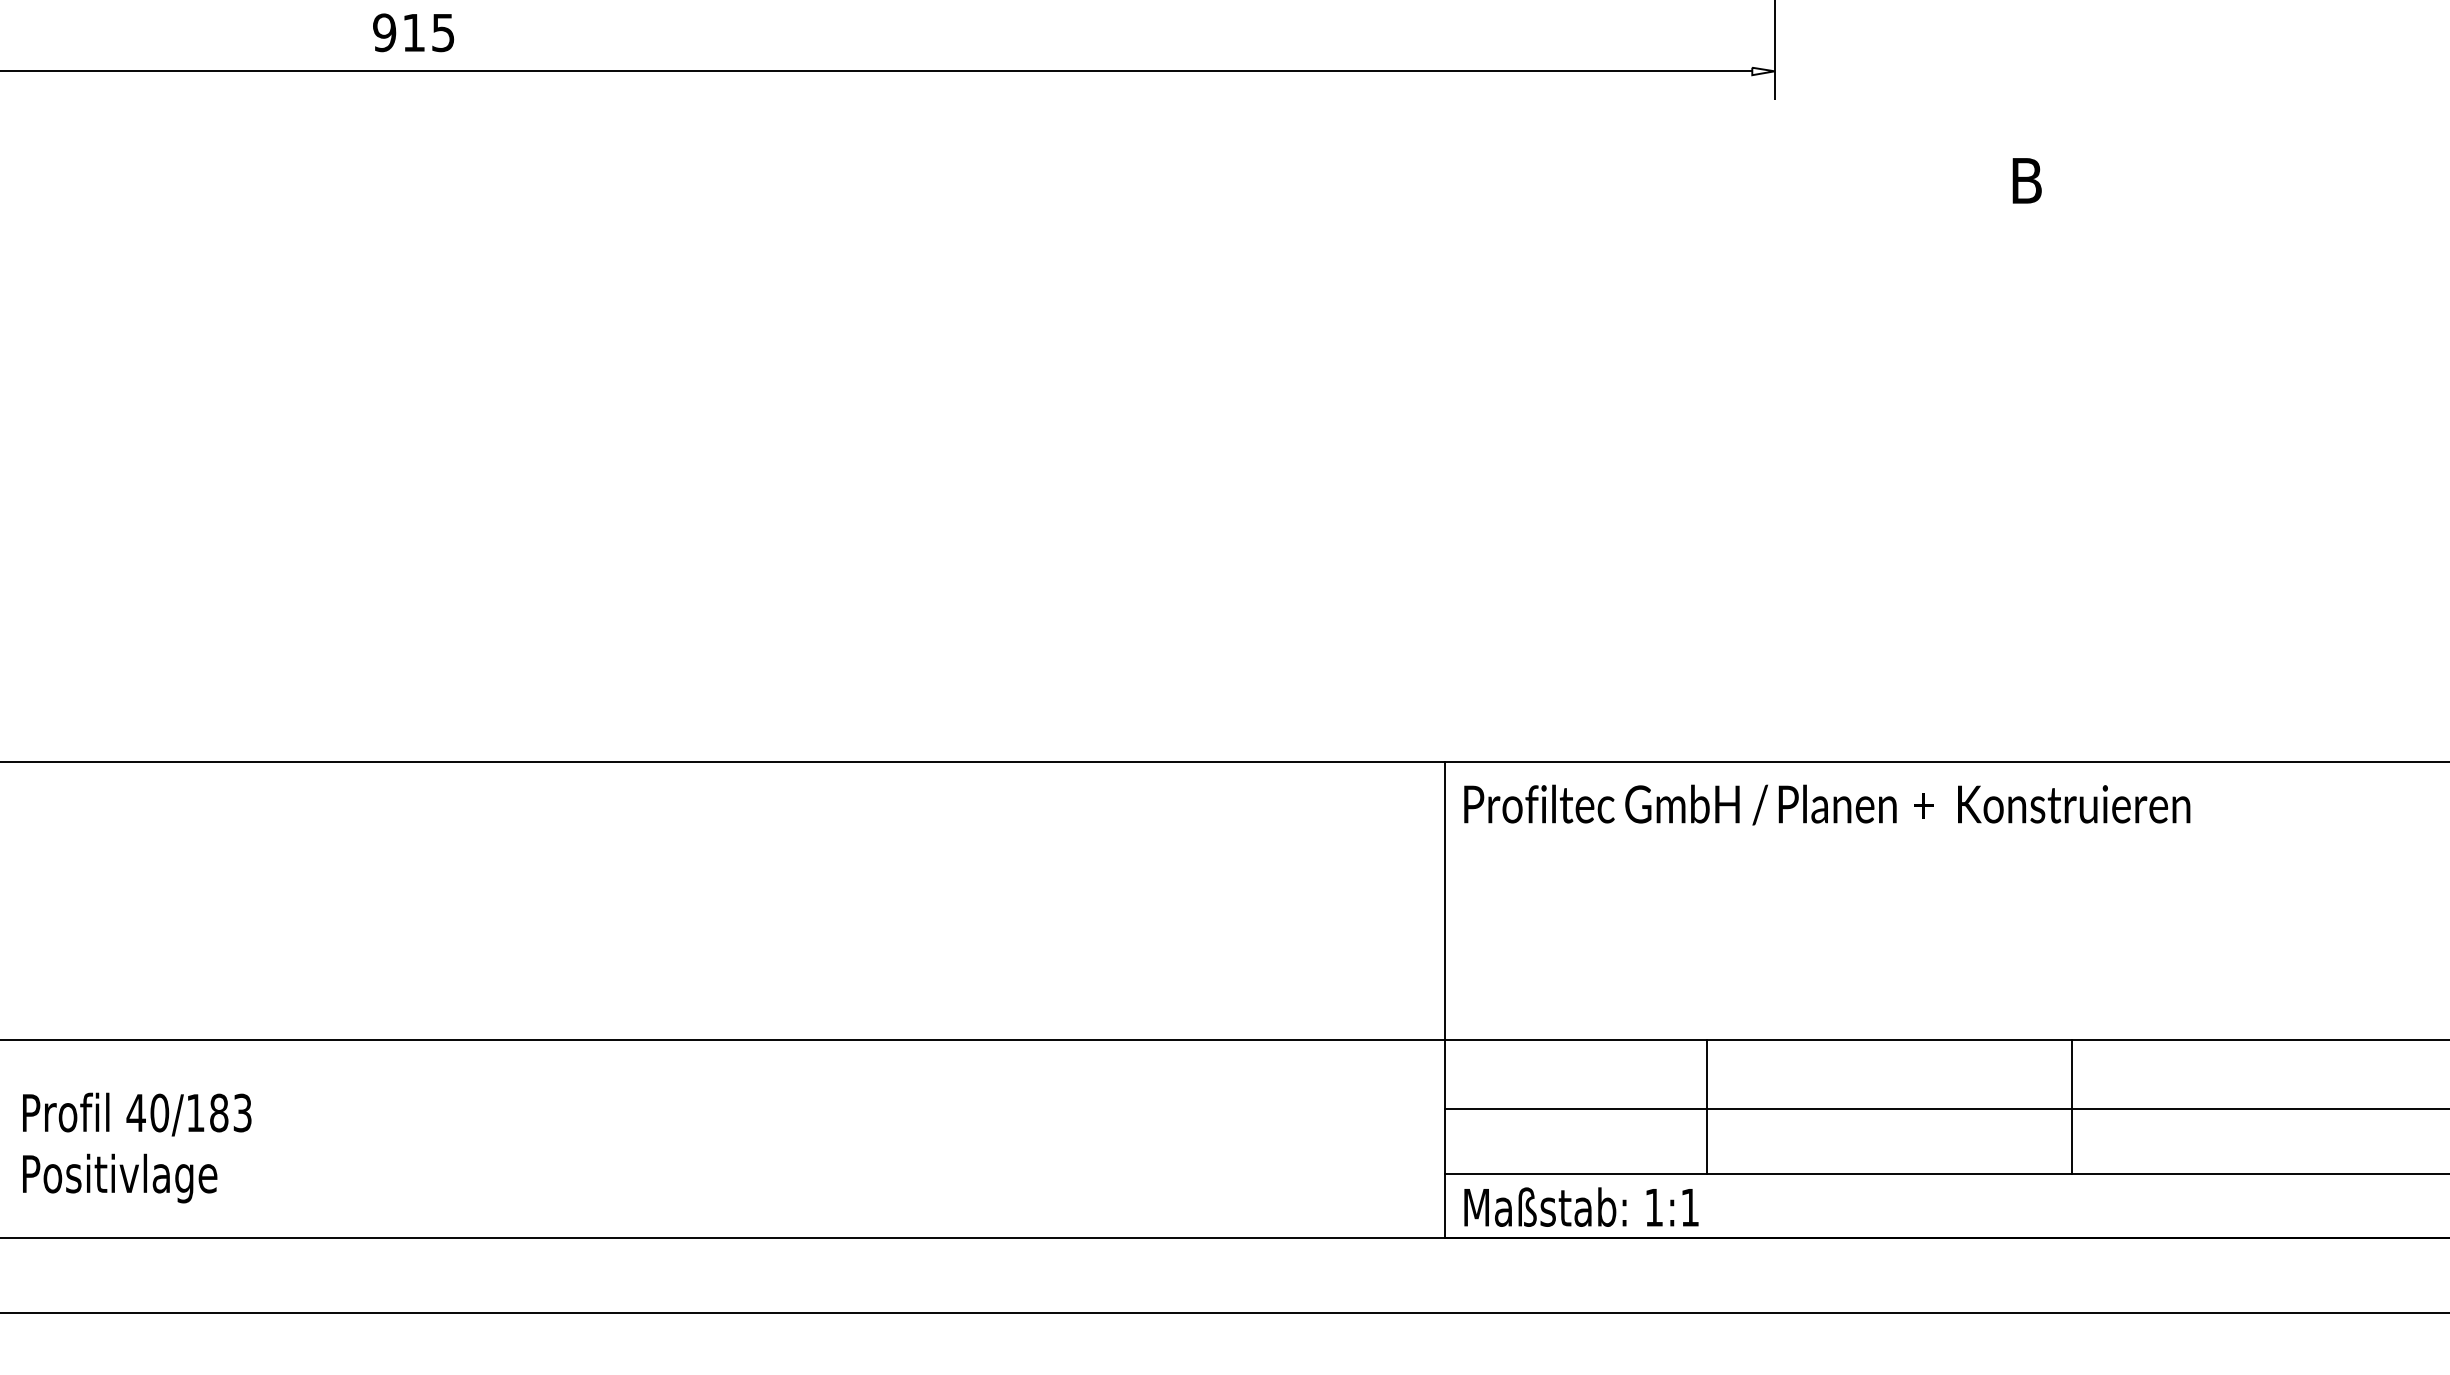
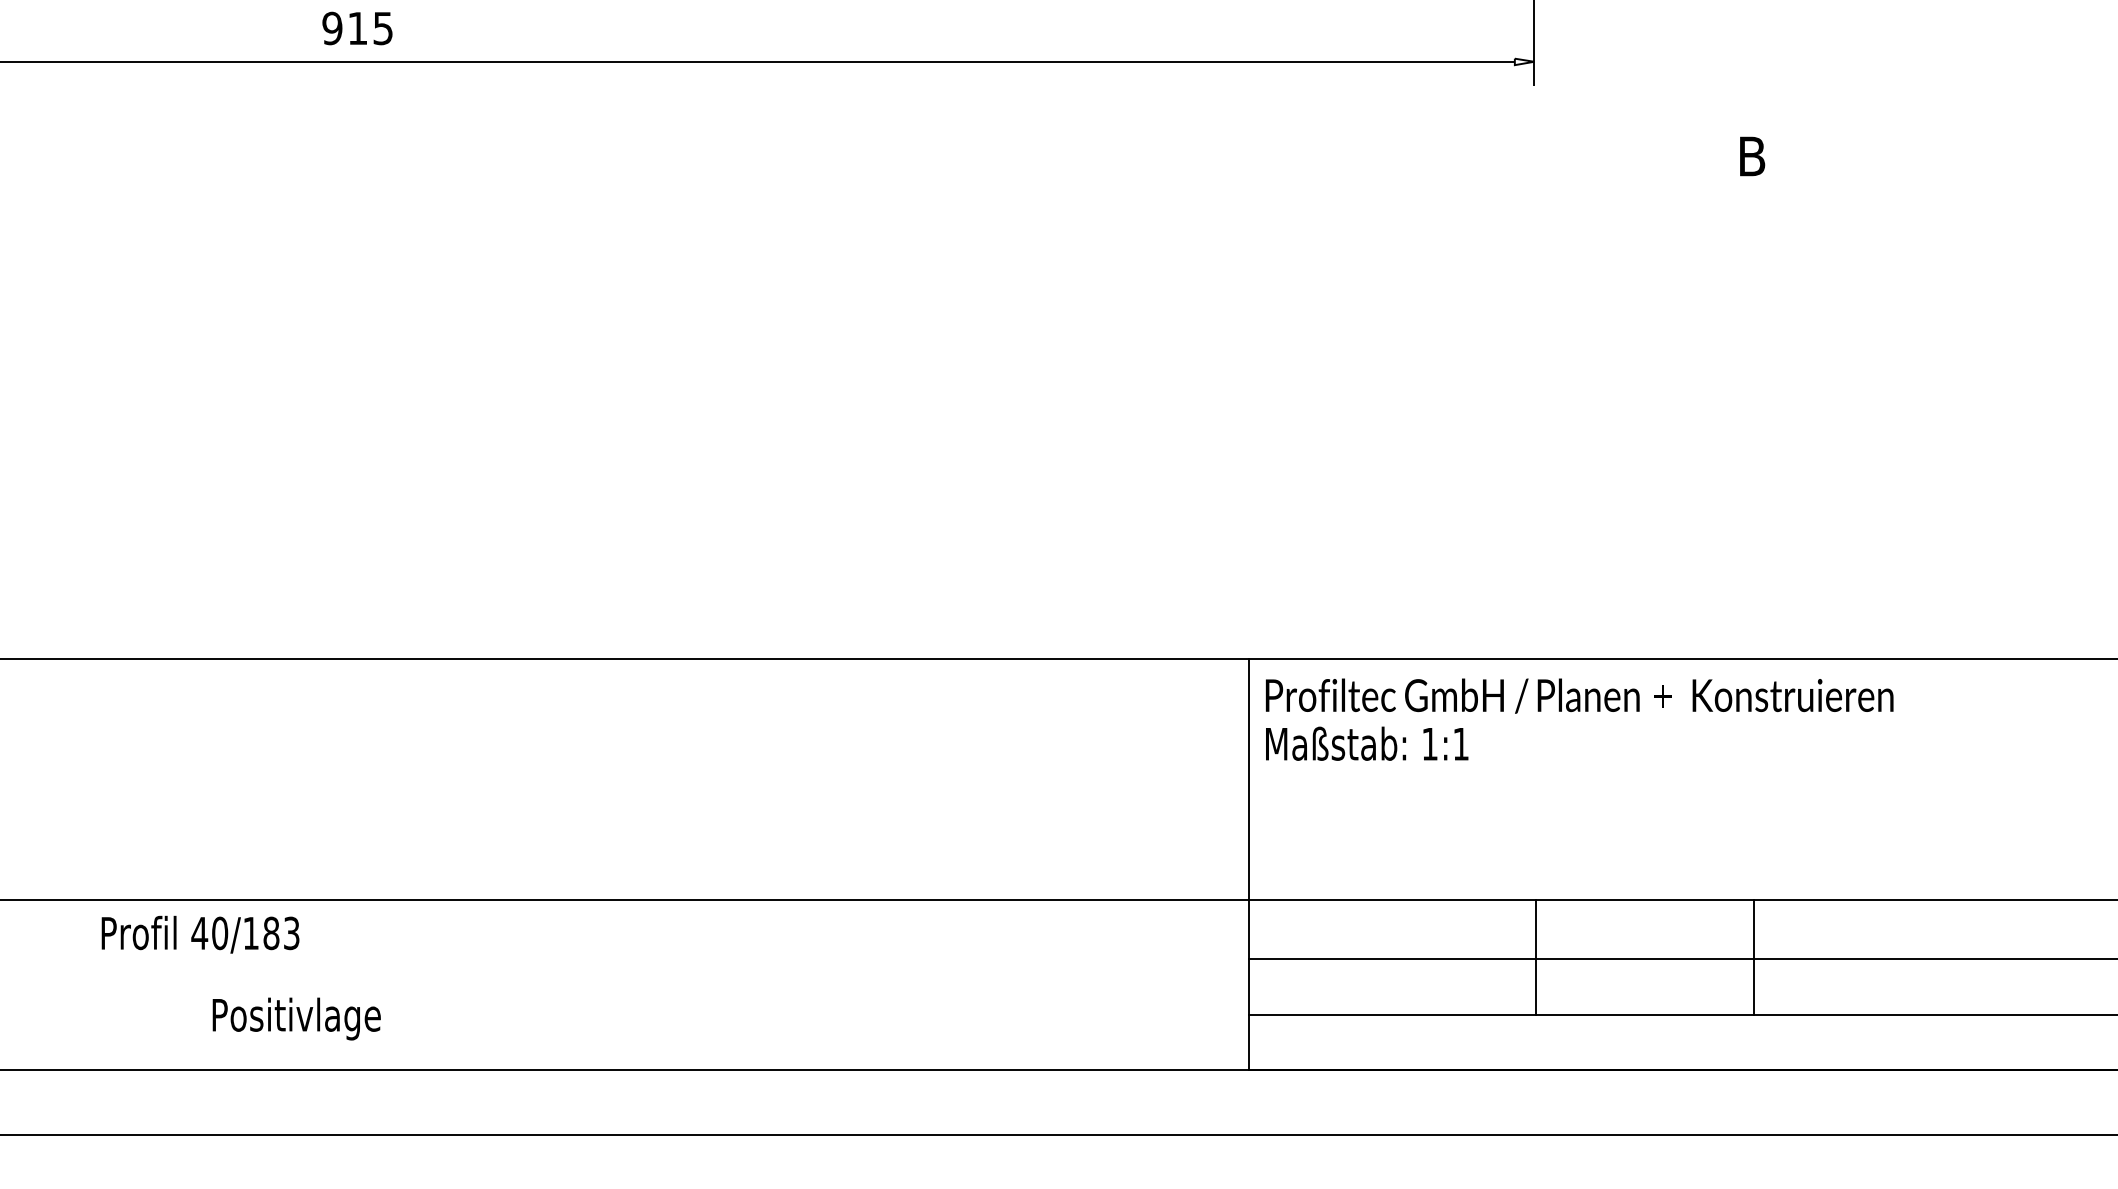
line: (1706, 1106) -> (1536, 956), moved
line: (2071, 1106) -> (1753, 956), moved
text: (137, 1114) -> (200, 934), moved
text: (119, 1177) -> (296, 1018), moved
text: (1581, 1206) -> (1367, 743), moved

